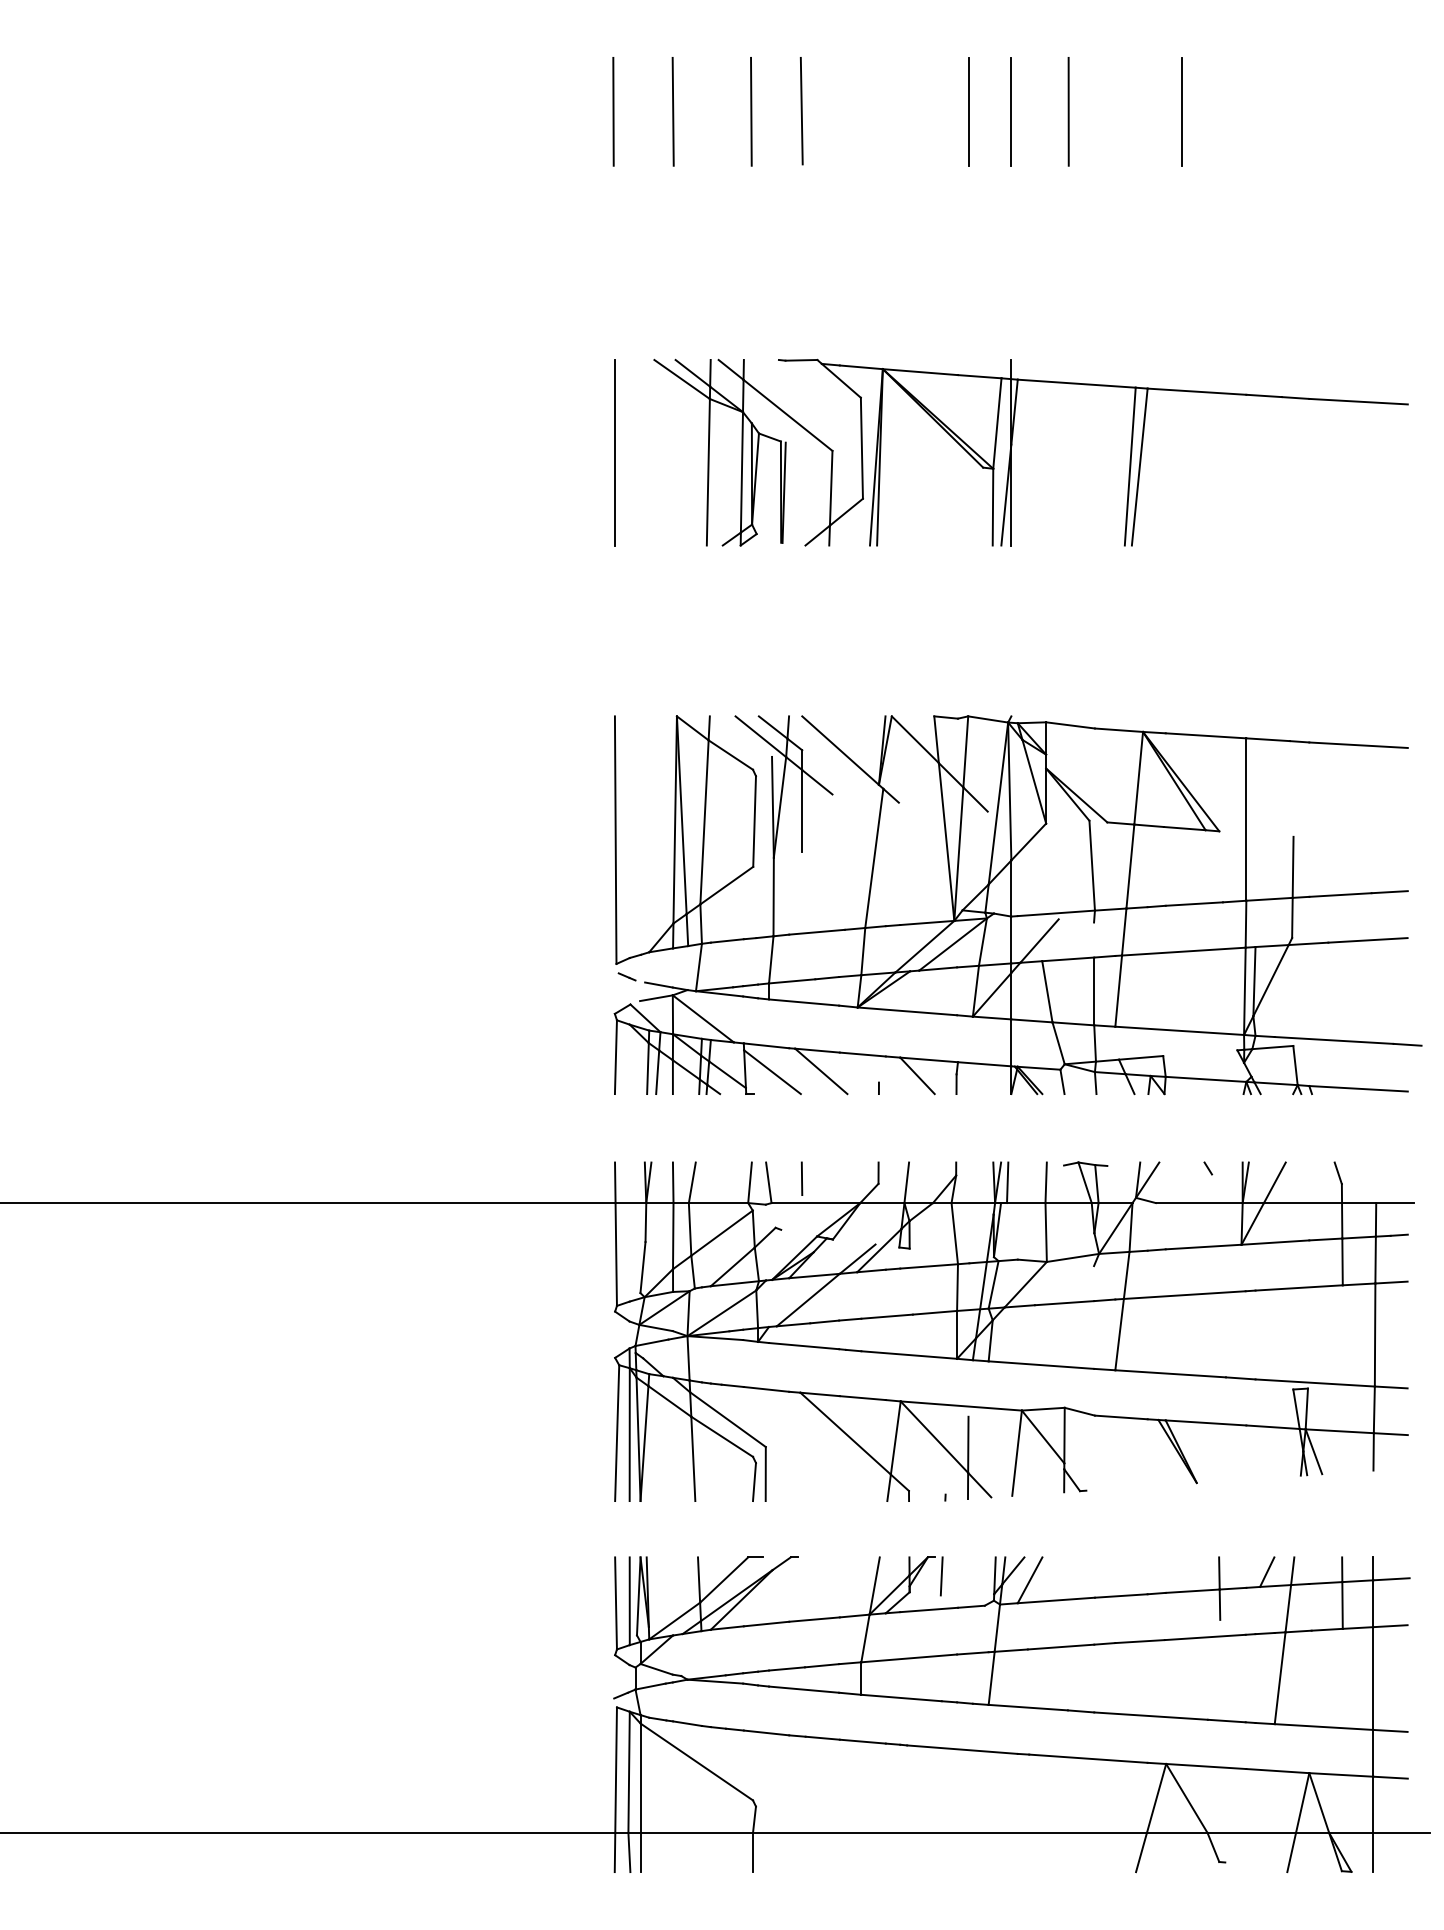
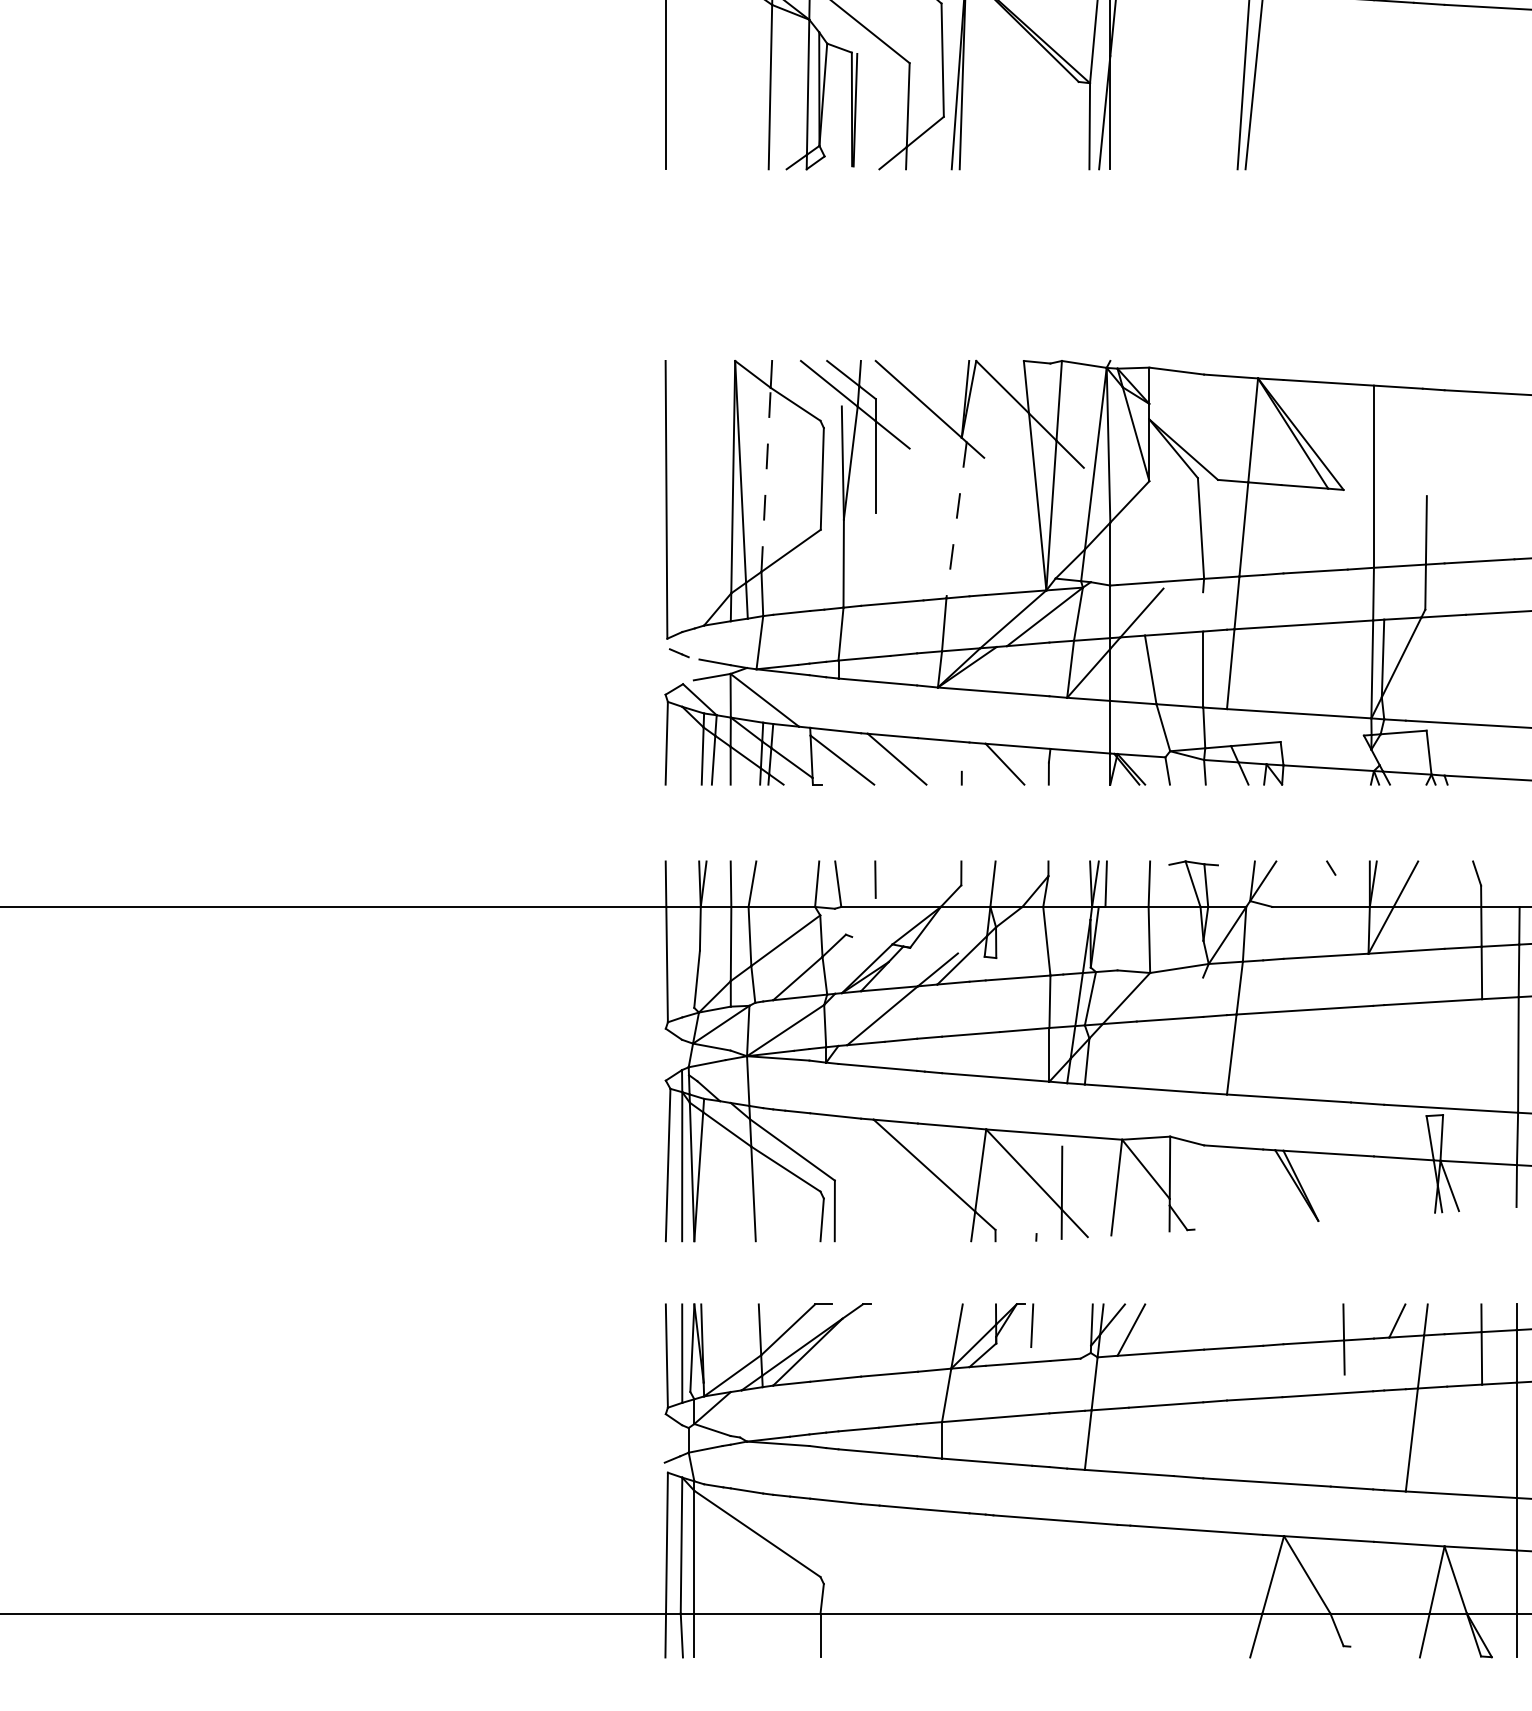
line: (704, 821) -> (766, 478), solid -> dashed
line: (874, 858) -> (956, 520), solid -> dashed

